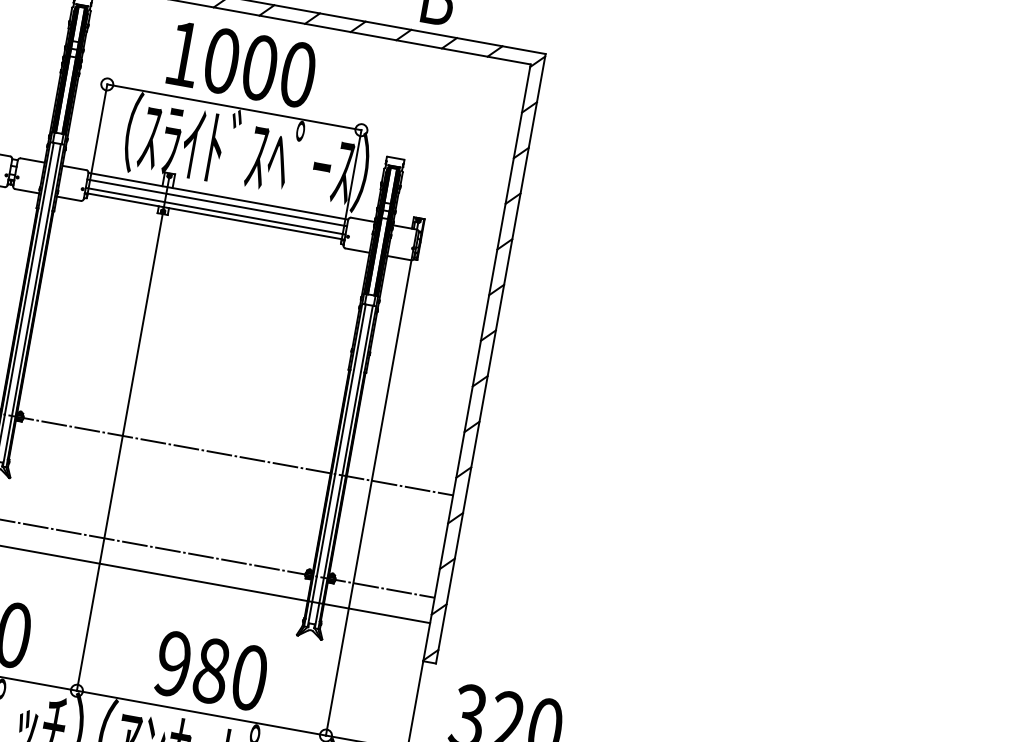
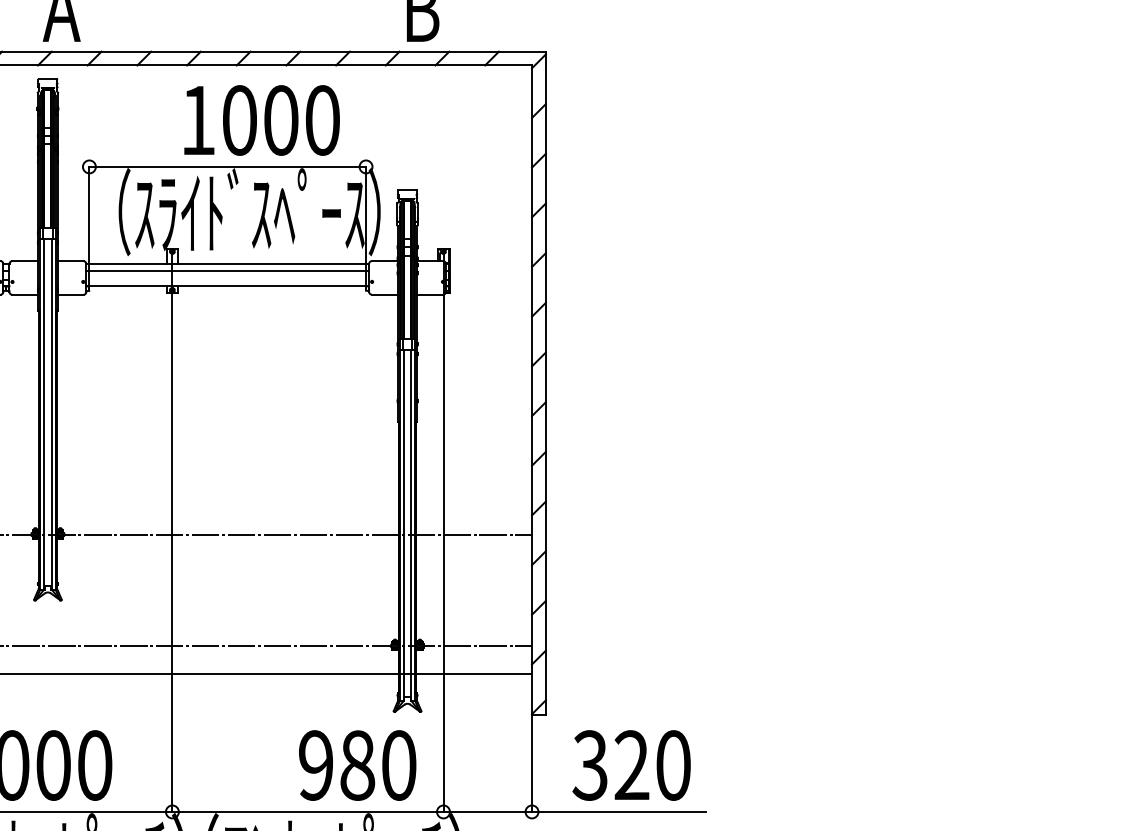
text: (241, 64) -> (261, 120), moved
line: (215, 211) -> (227, 280), removed
text: (211, 670) -> (357, 765), moved

